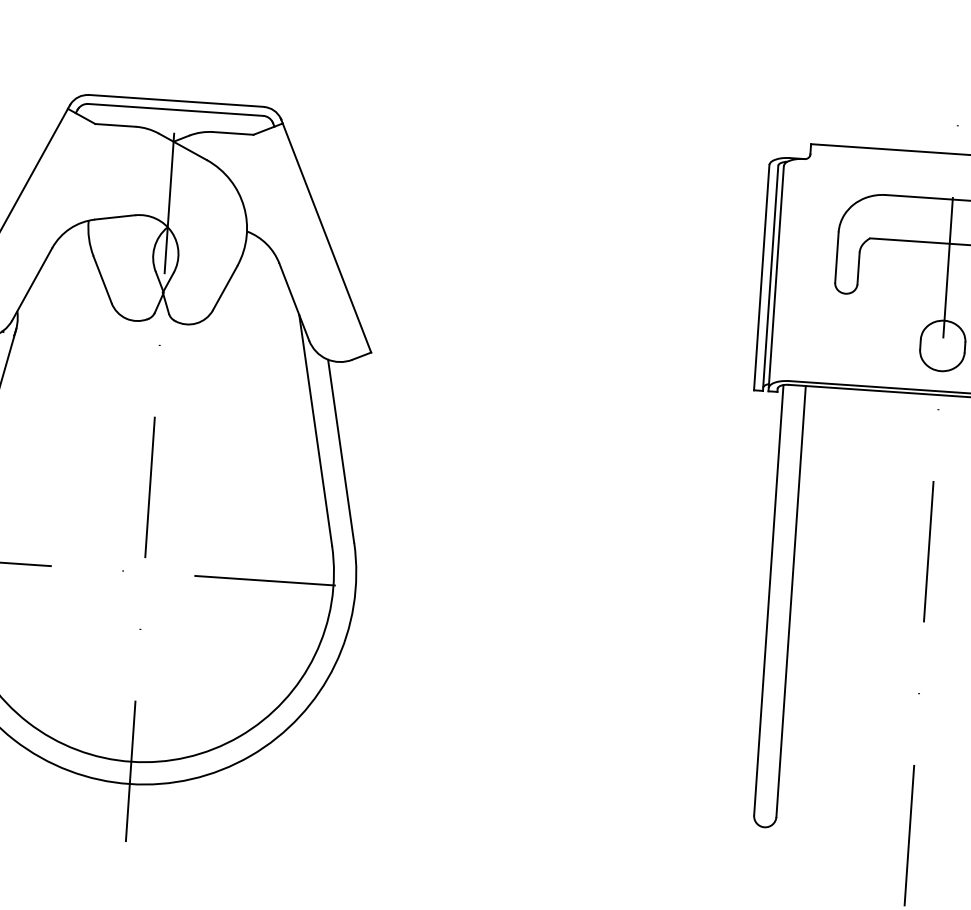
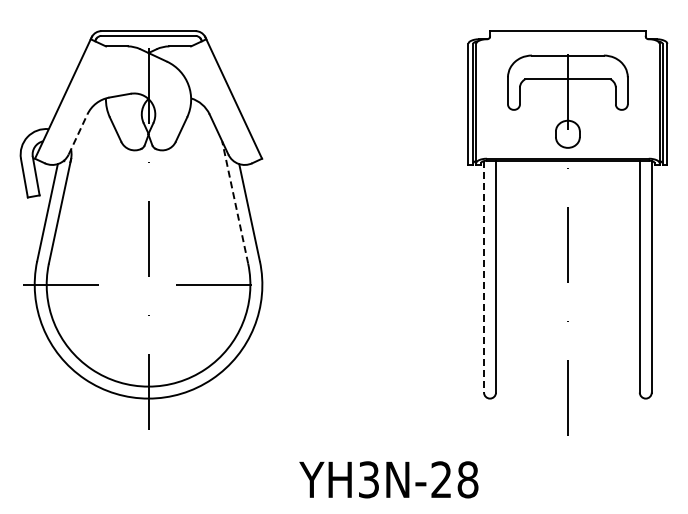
line: (33, 284) -> (78, 134), solid -> dashed
line: (316, 430) -> (235, 202), solid -> dashed
line: (769, 599) -> (484, 276), solid -> dashed

